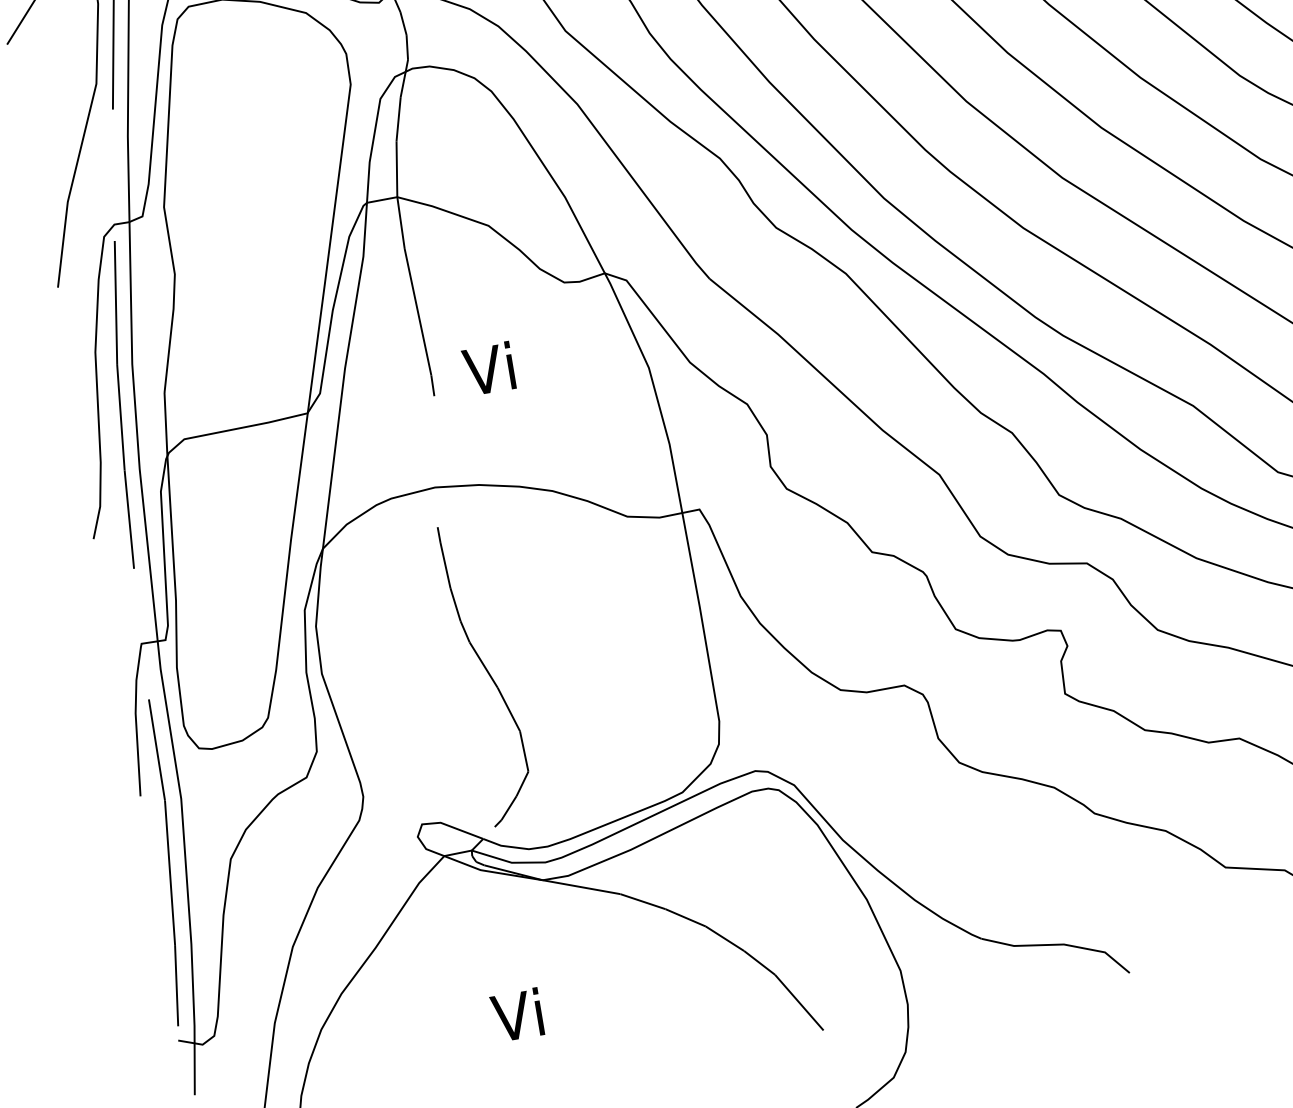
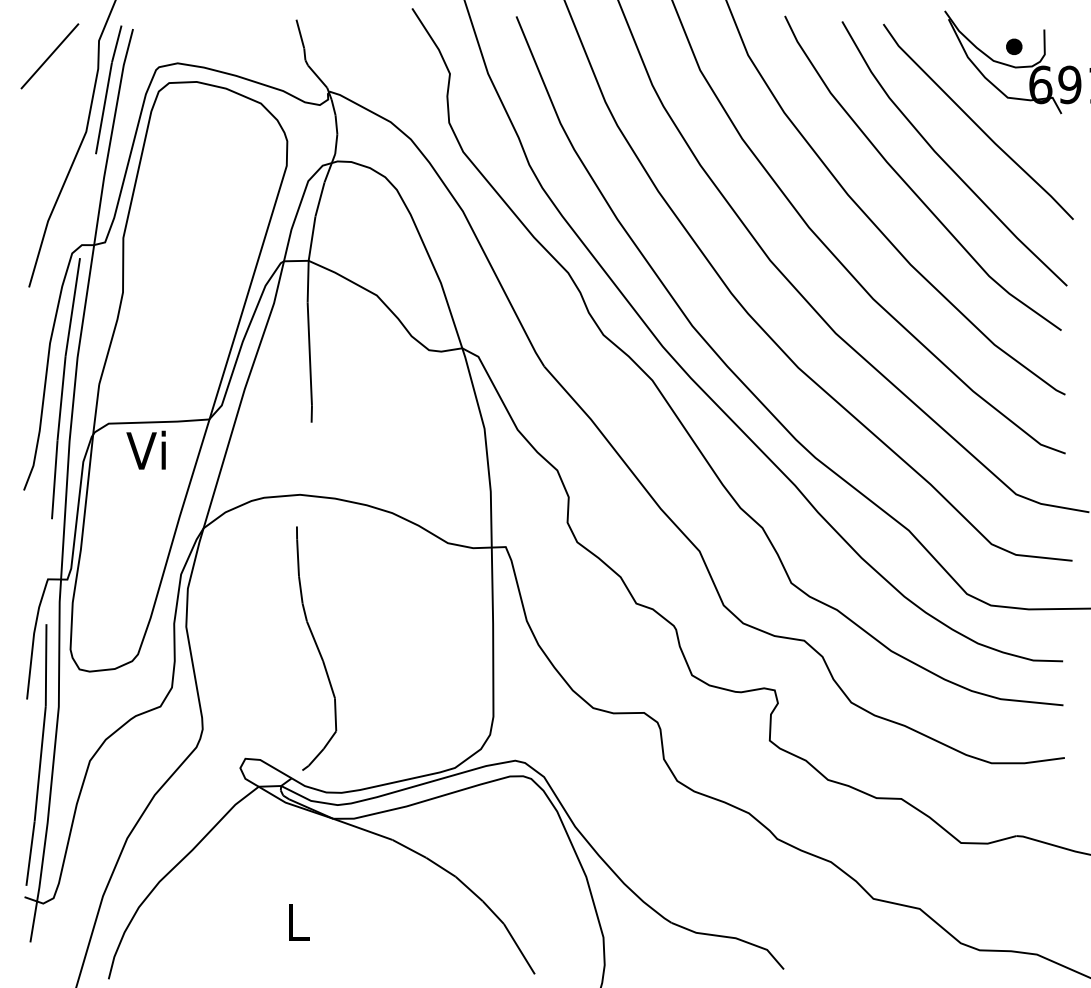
text: (487, 367) -> (145, 449), moved
text: (516, 1014) -> (294, 921), Vi -> L

